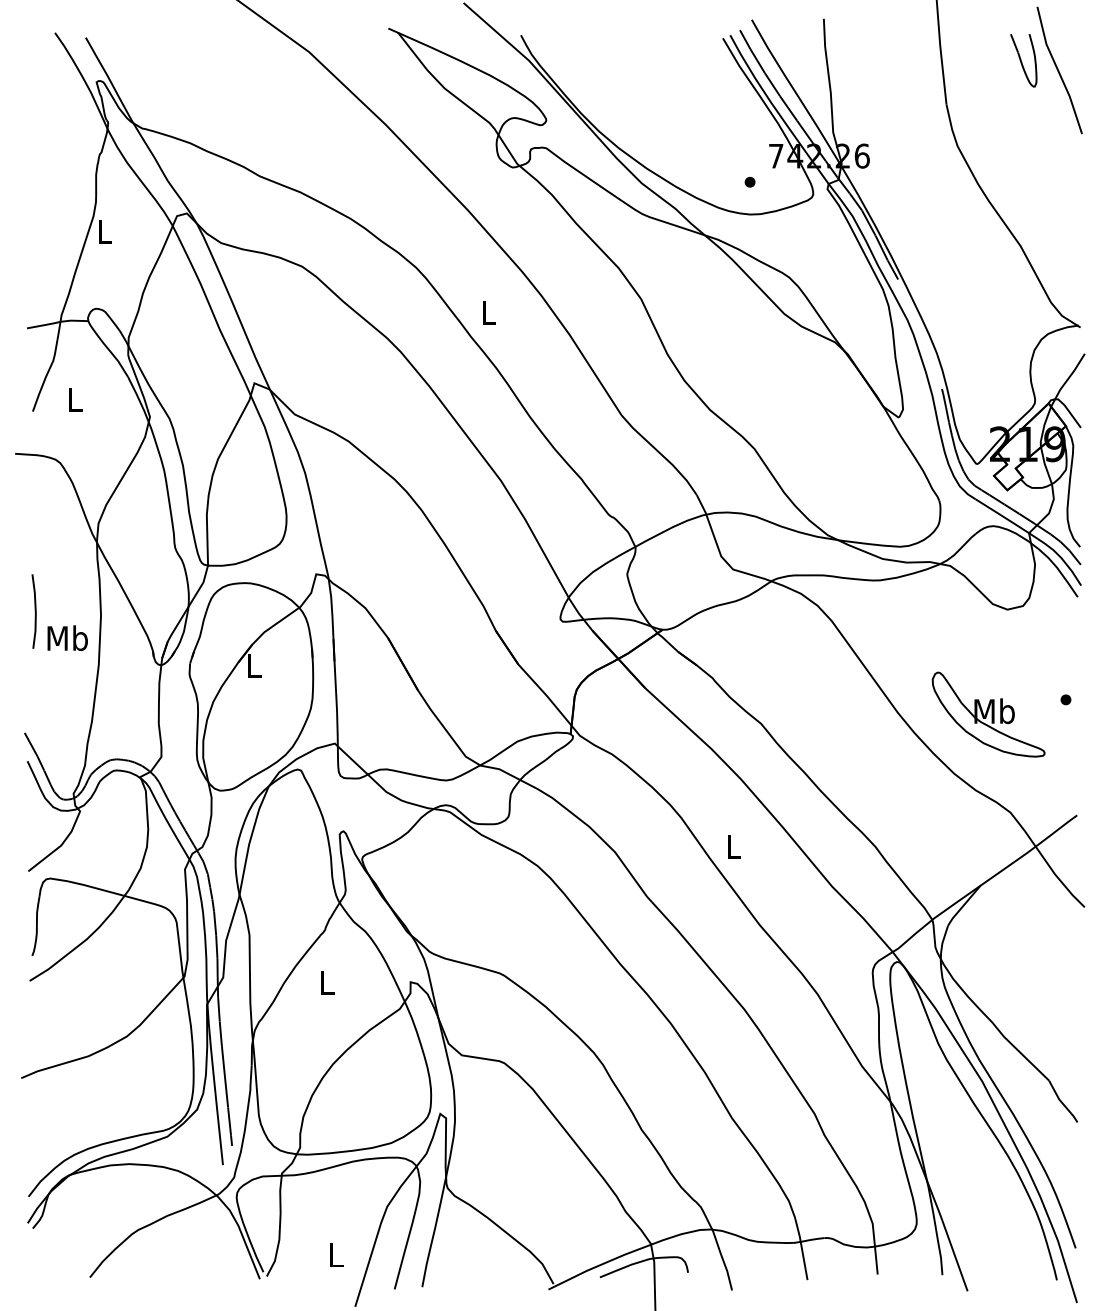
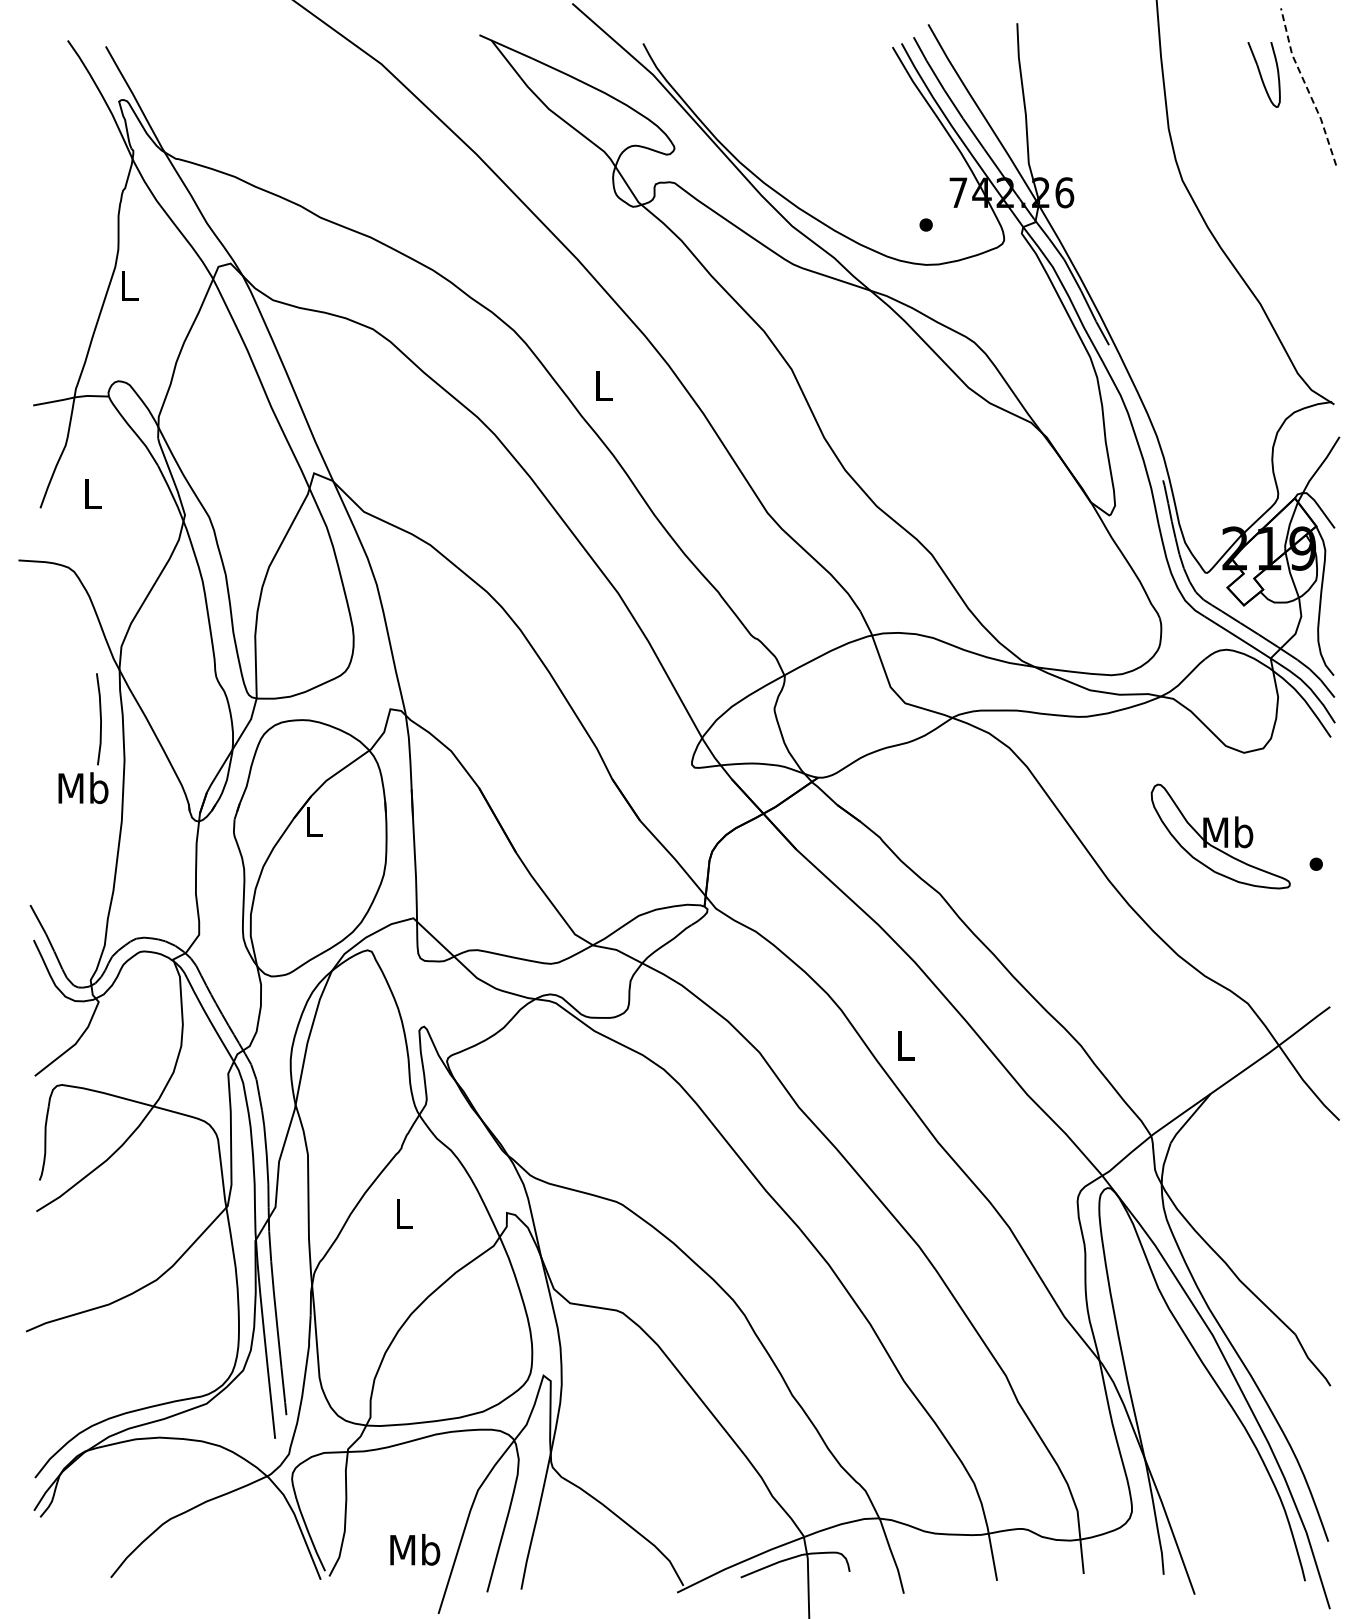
line: (1058, 70) -> (1306, 87), solid -> dashed
line: (35, 611) -> (100, 719), moved
part: (988, 714) -> (1220, 836), moved
text: (336, 1254) -> (415, 1549), L -> Mb

